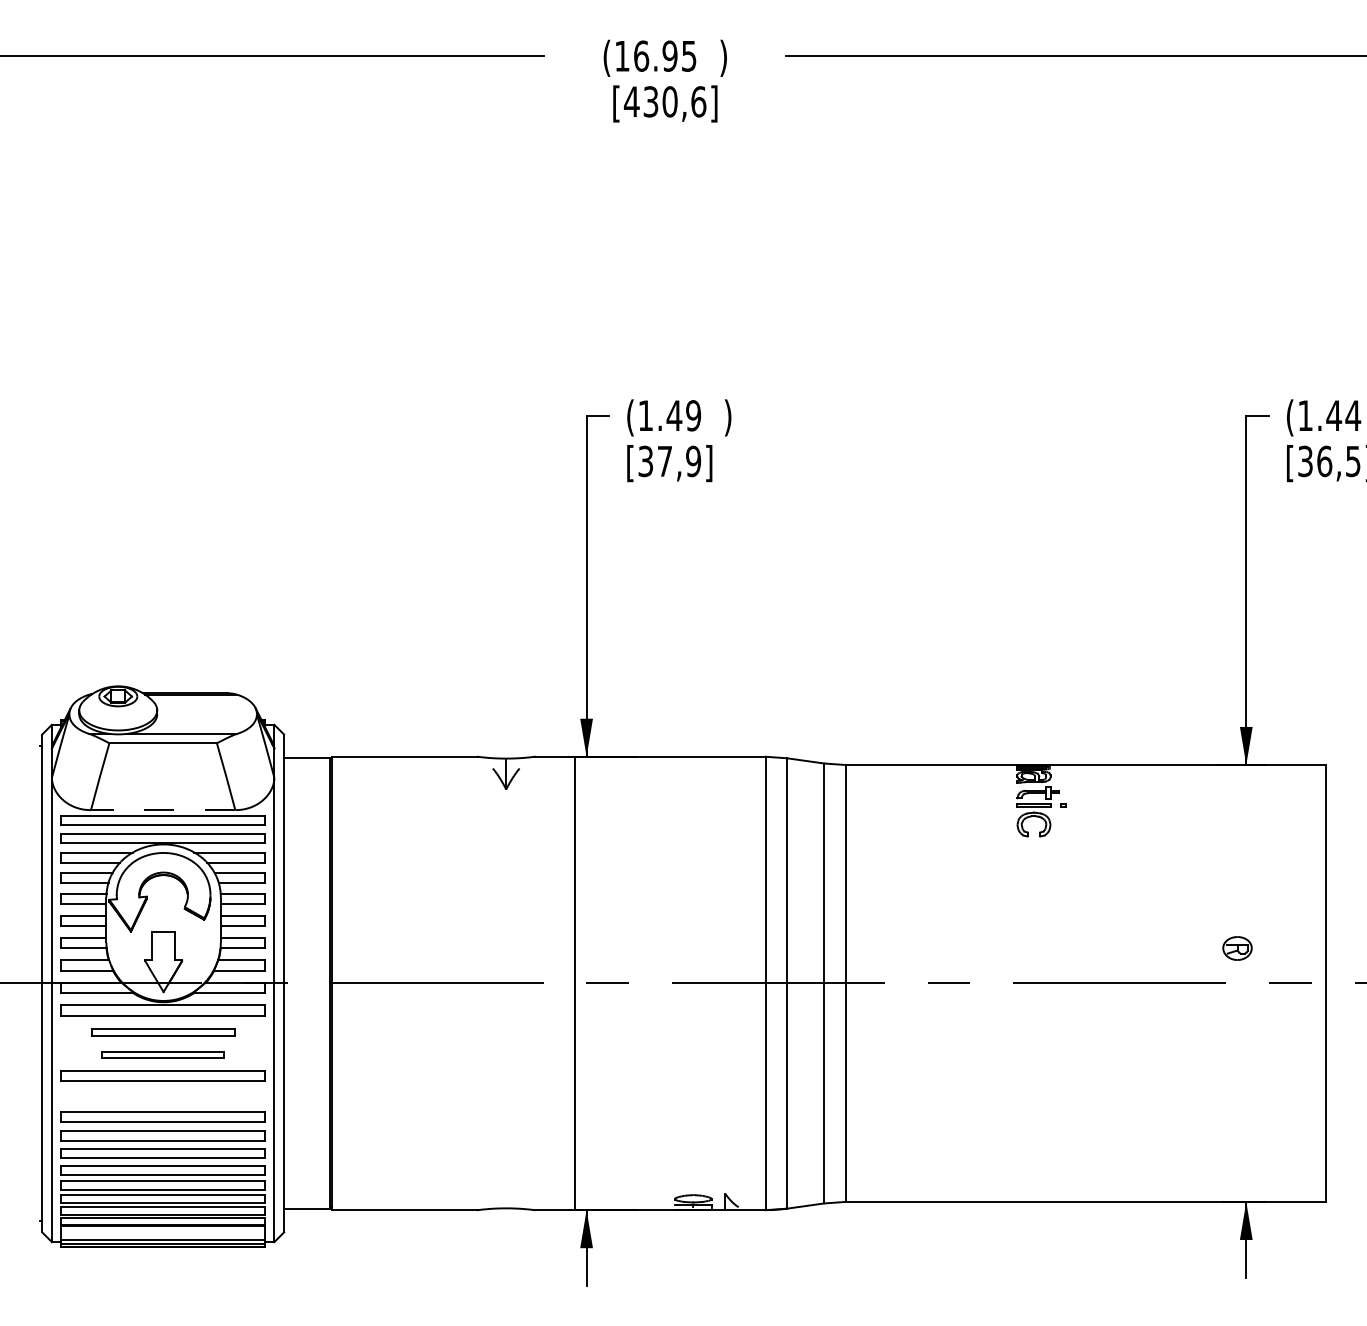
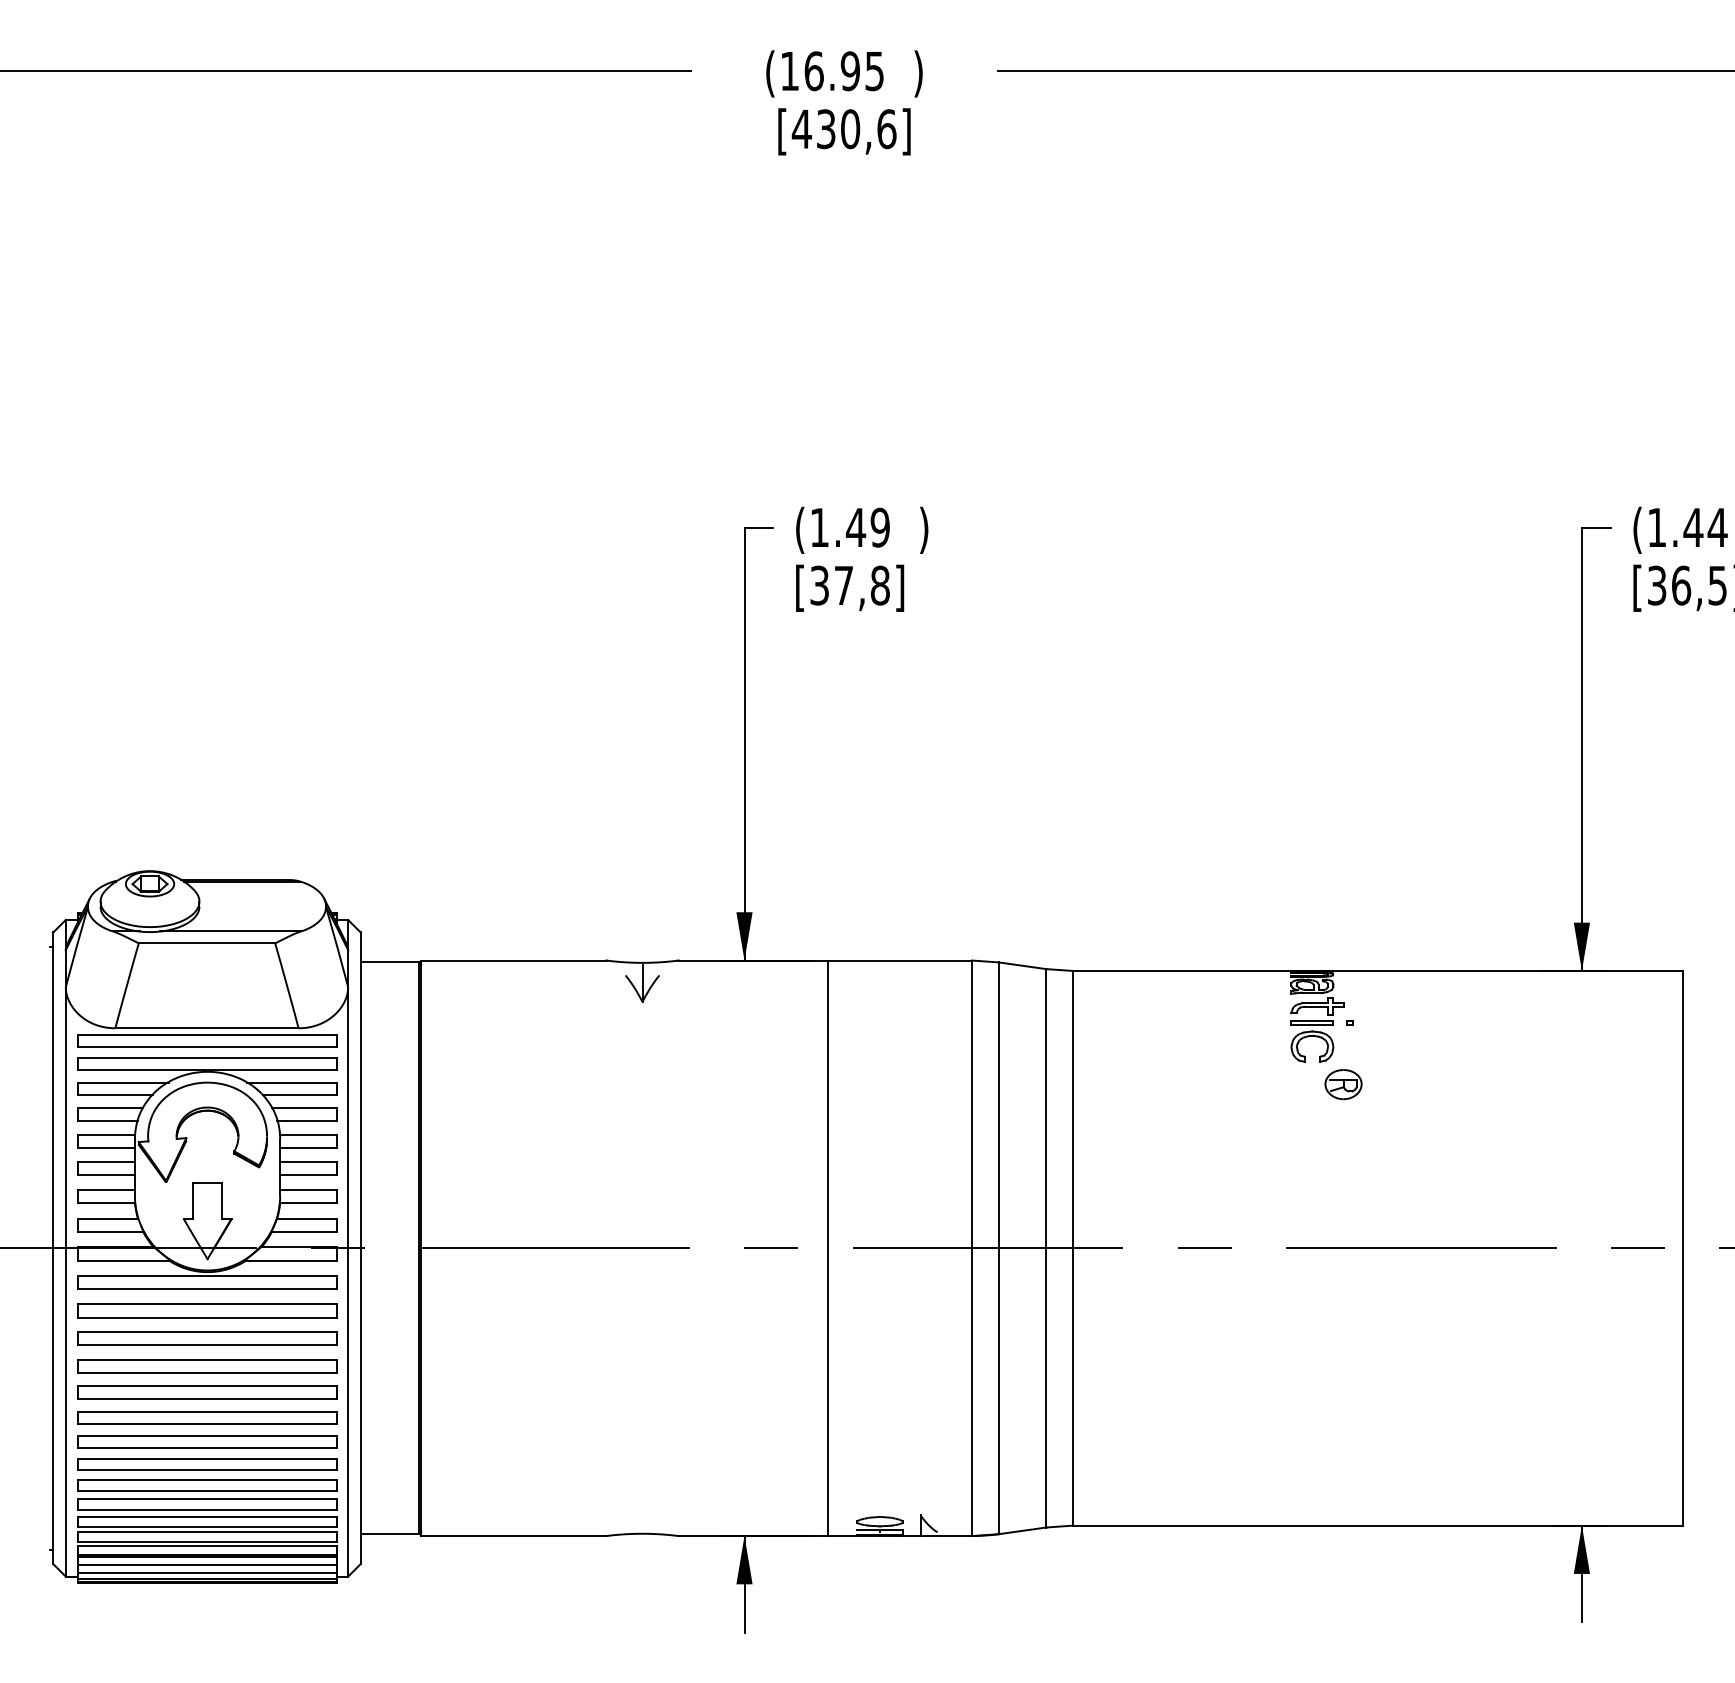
text: (693, 461) -> (880, 585), [37,9] -> [37,8]
line: (162, 810) -> (206, 1028), dashed -> solid
part: (1237, 948) -> (1343, 1084), moved
line: (575, 983) -> (828, 1248), moved
part: (162, 1032) -> (206, 1310), size x1.43
part: (162, 1054) -> (206, 1338), size x1.67
part: (162, 1096) -> (206, 1391), added
line: (163, 1233) -> (207, 1565), added

